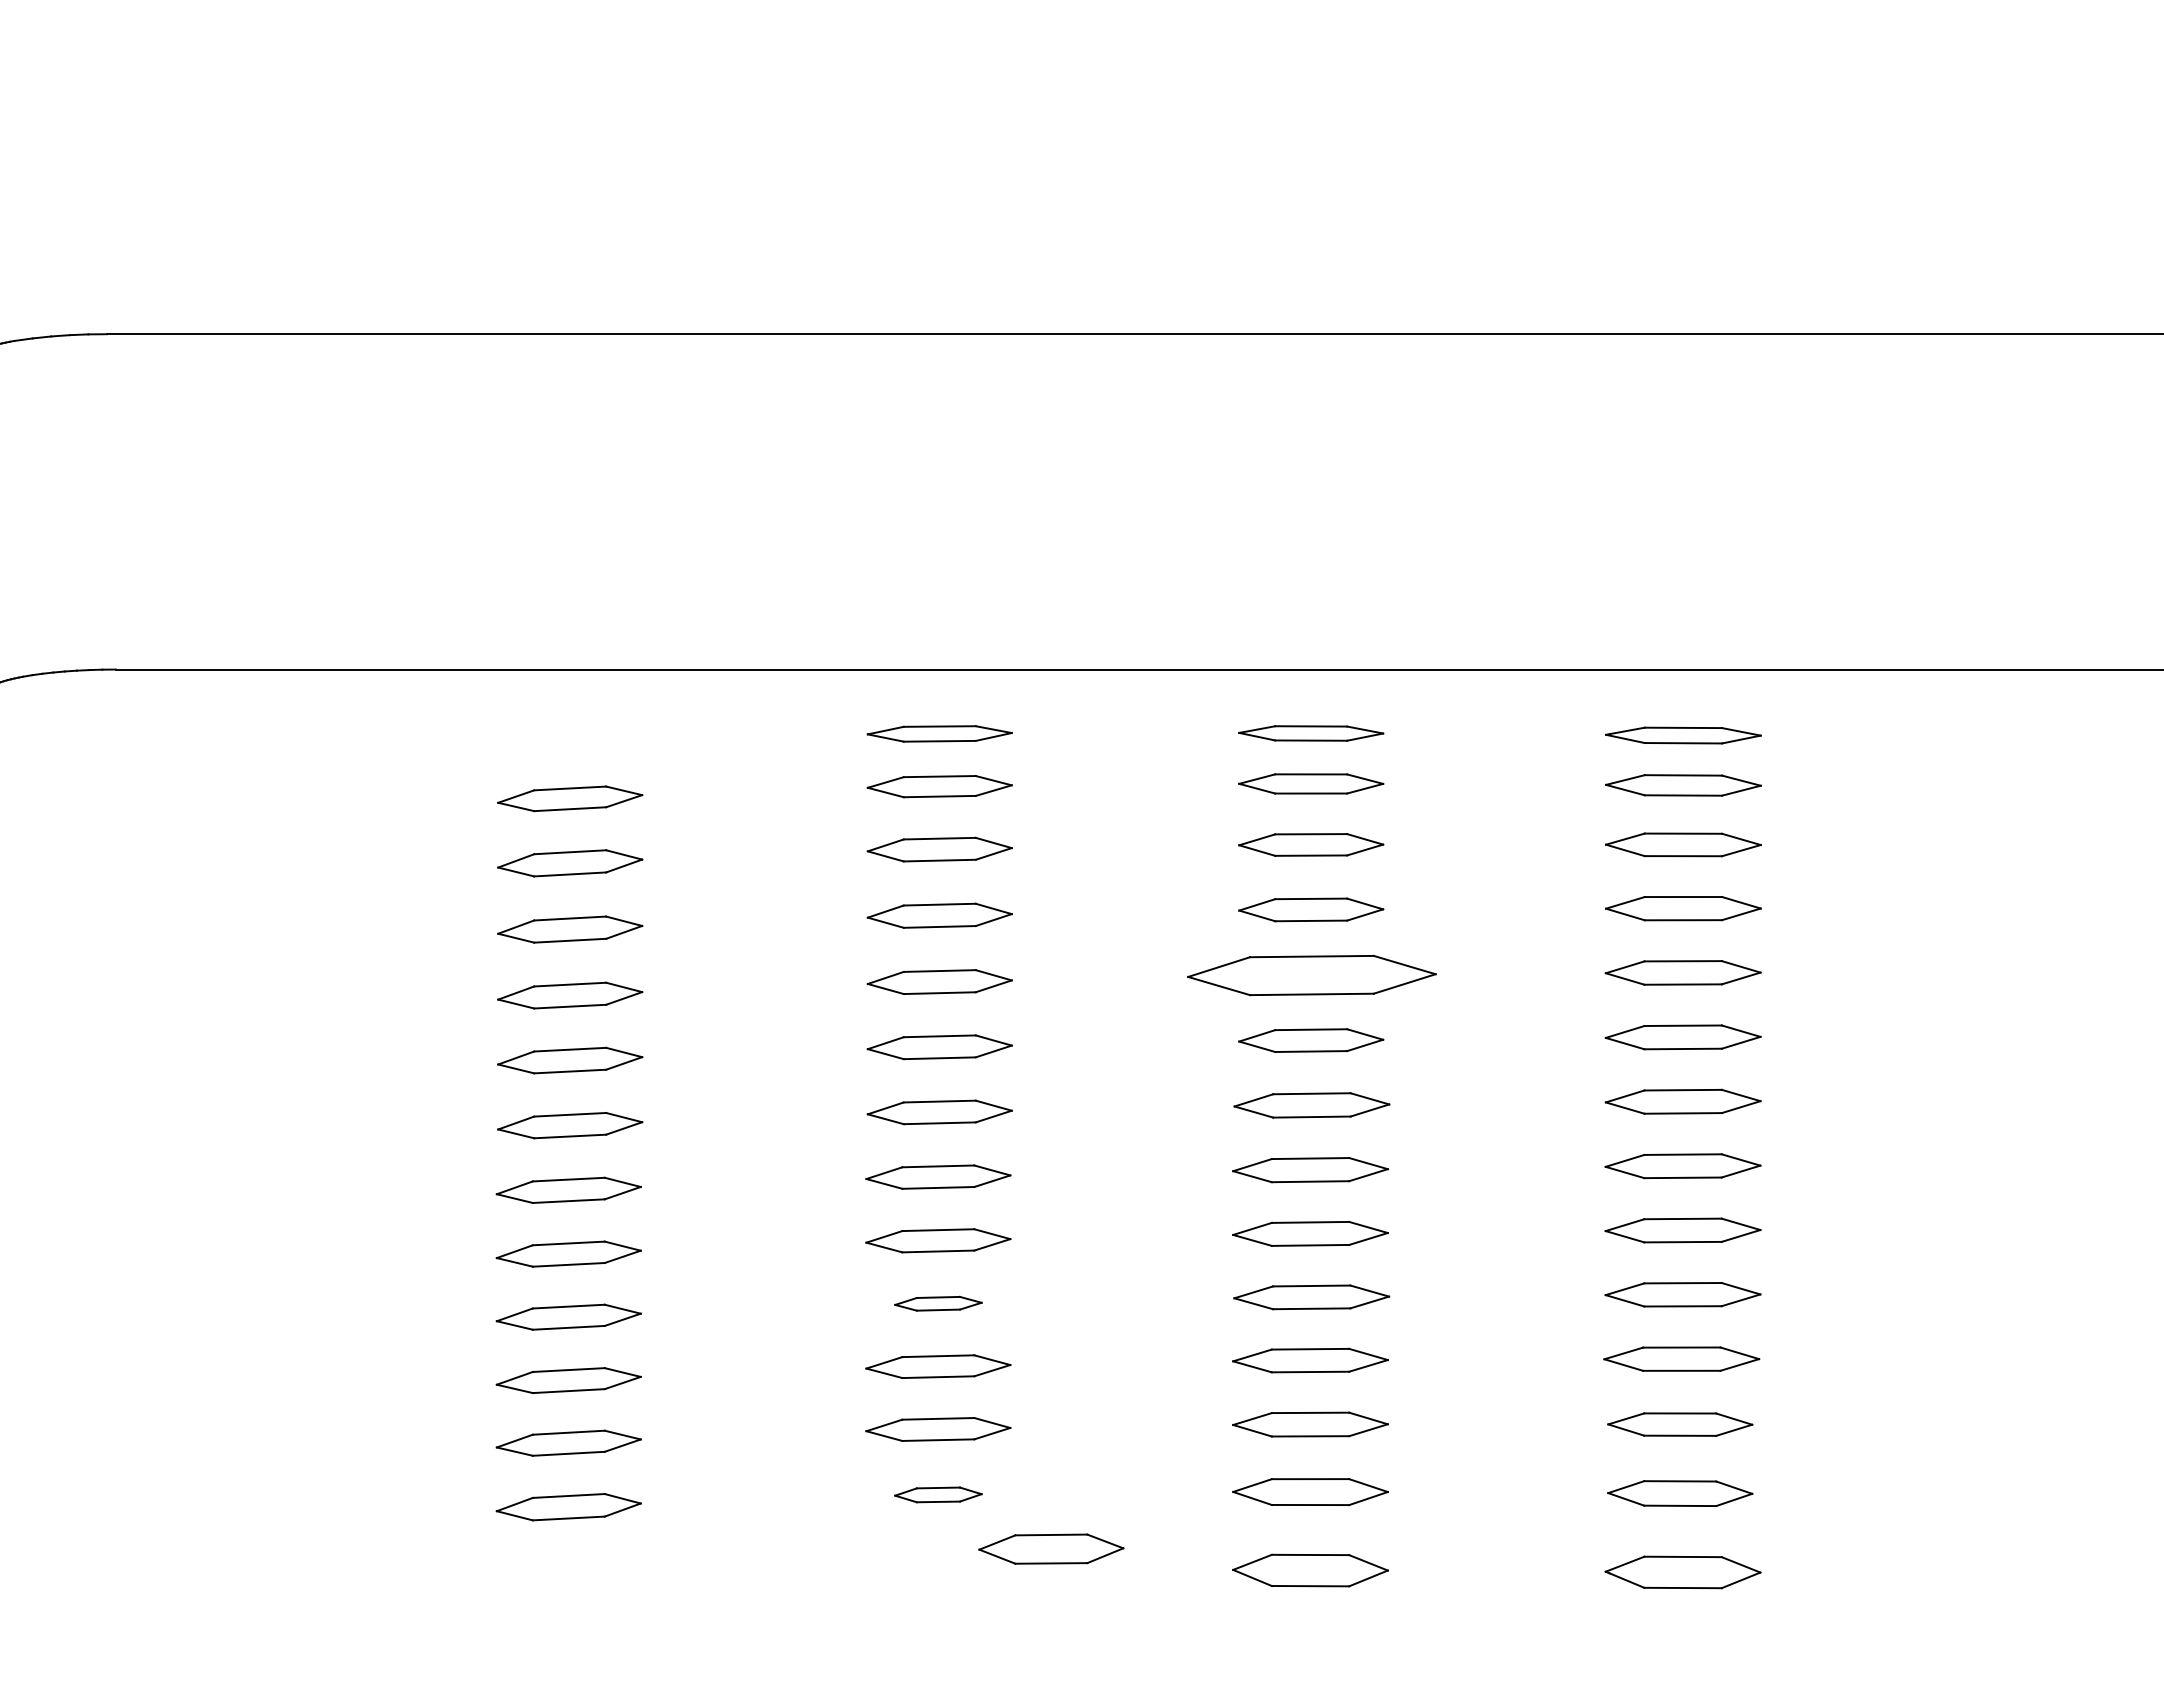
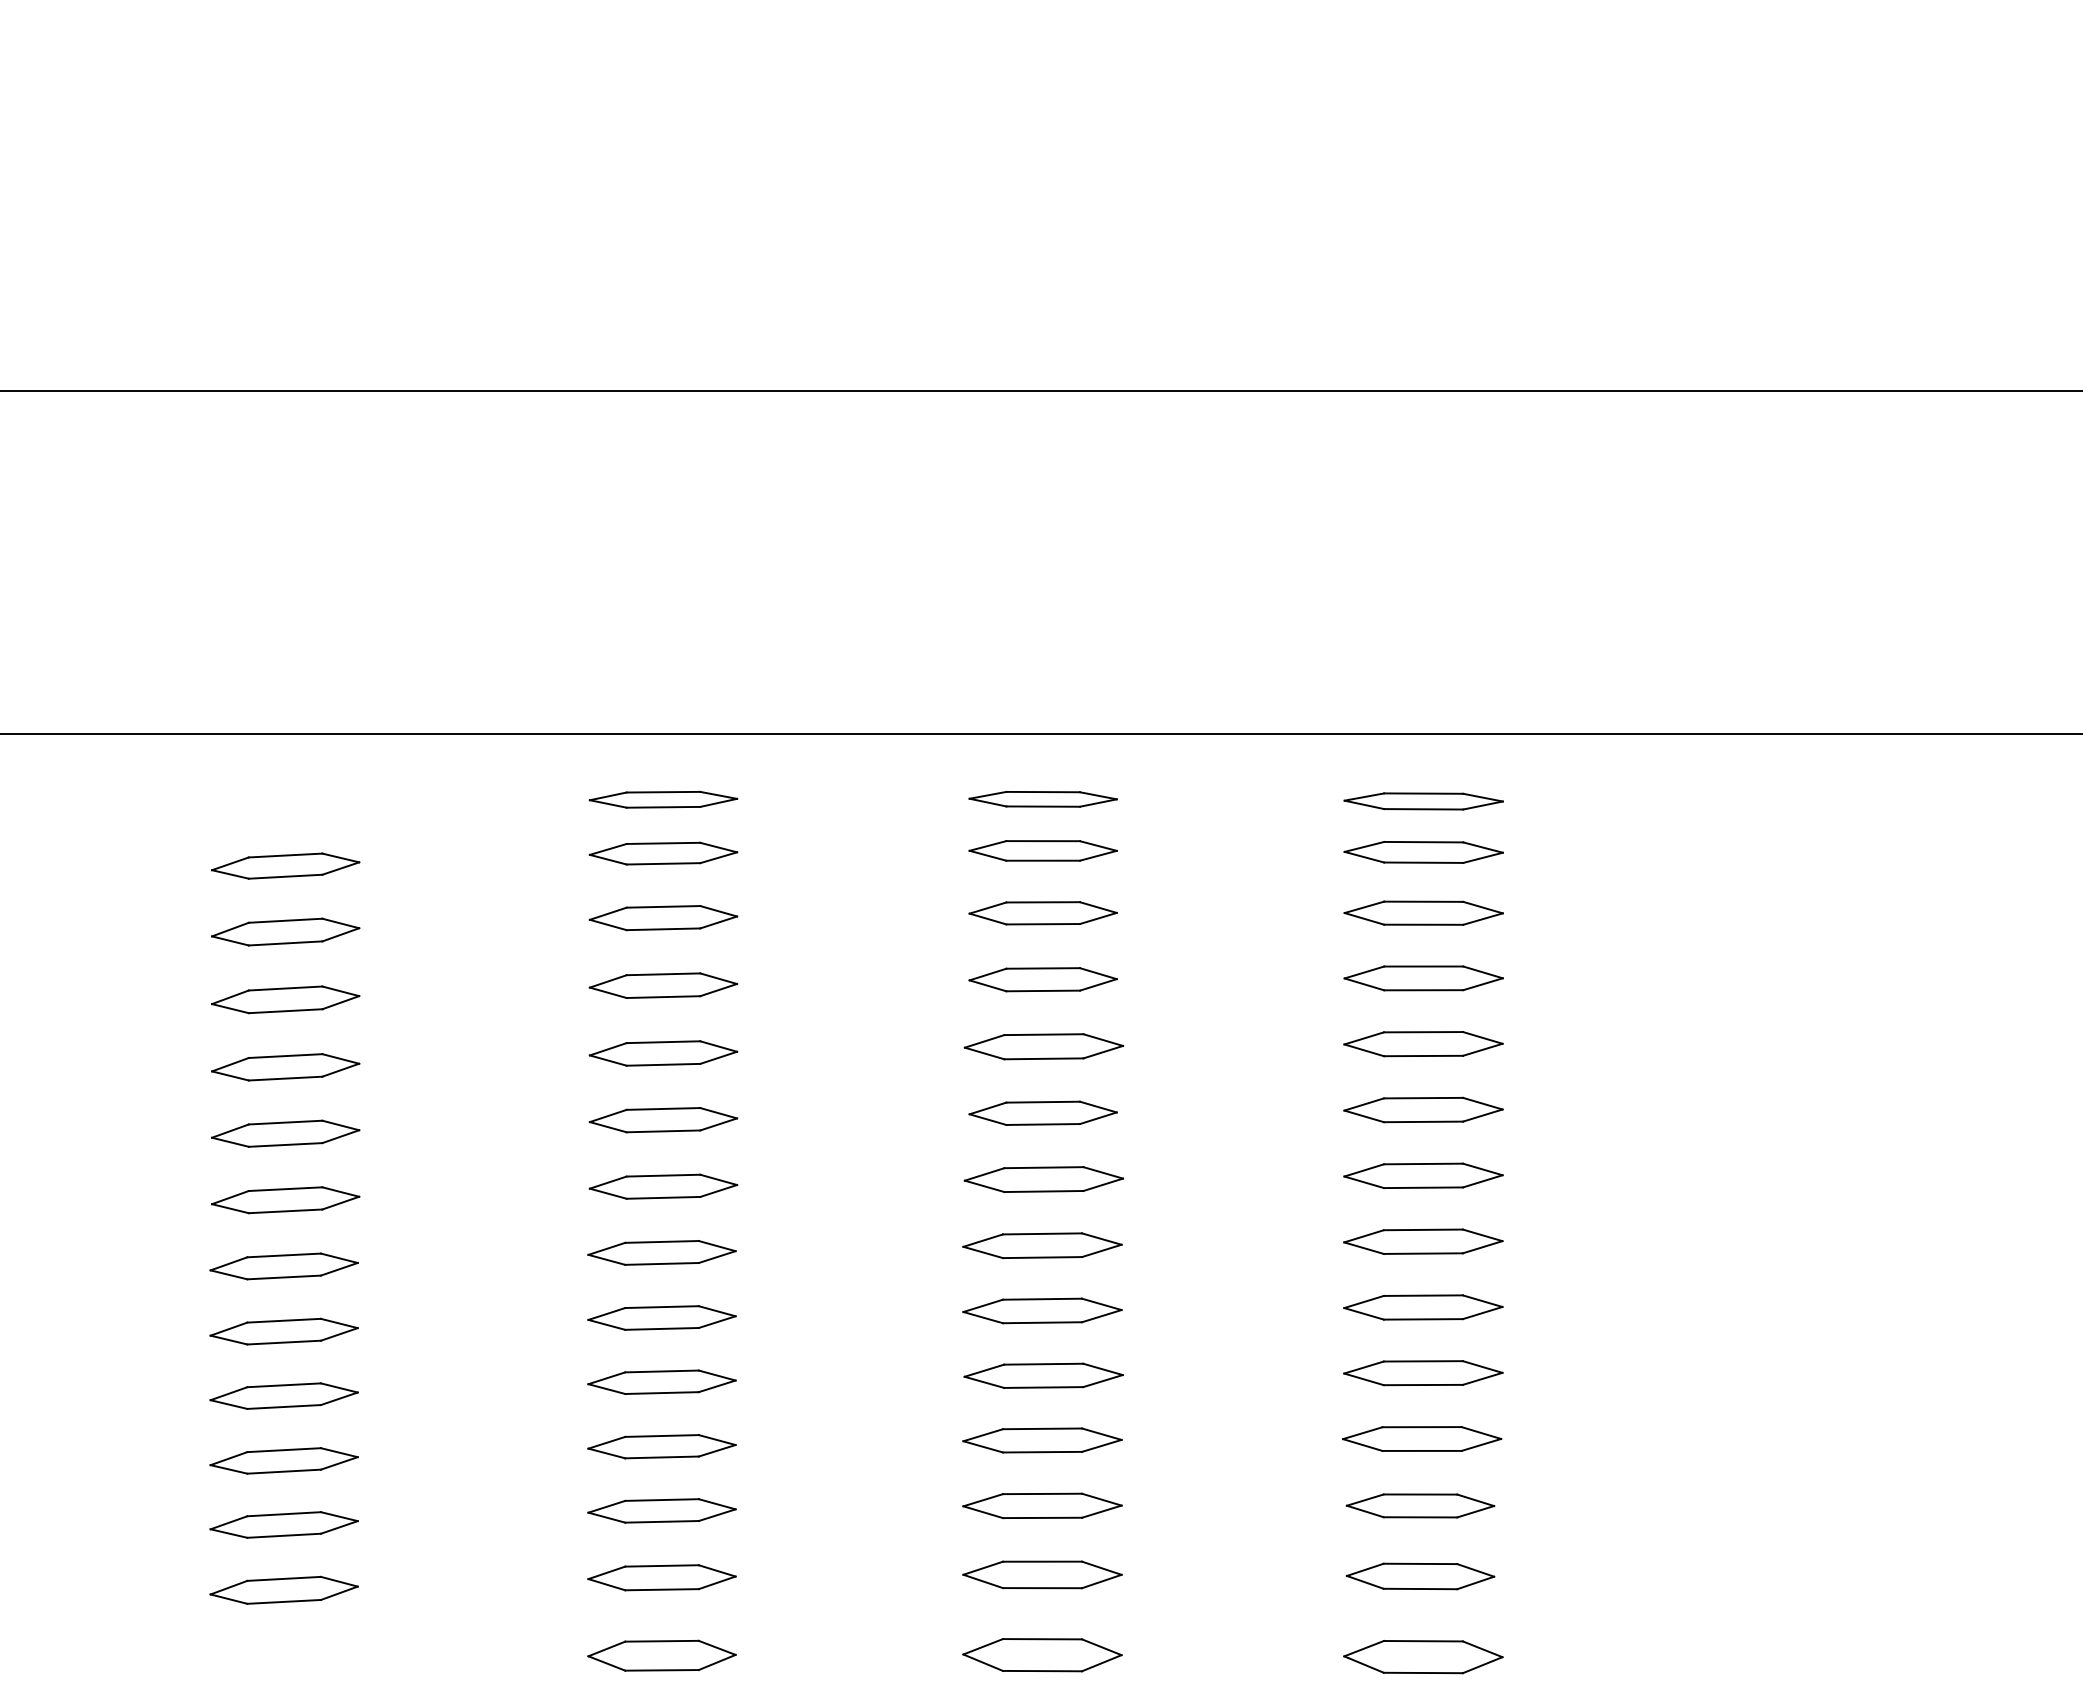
part: (1311, 975) -> (1043, 1046), size x0.62
part: (938, 1303) -> (662, 1382), size x1.67
part: (938, 1494) -> (662, 1577), size x1.67
part: (1051, 1548) -> (662, 1655), moved

